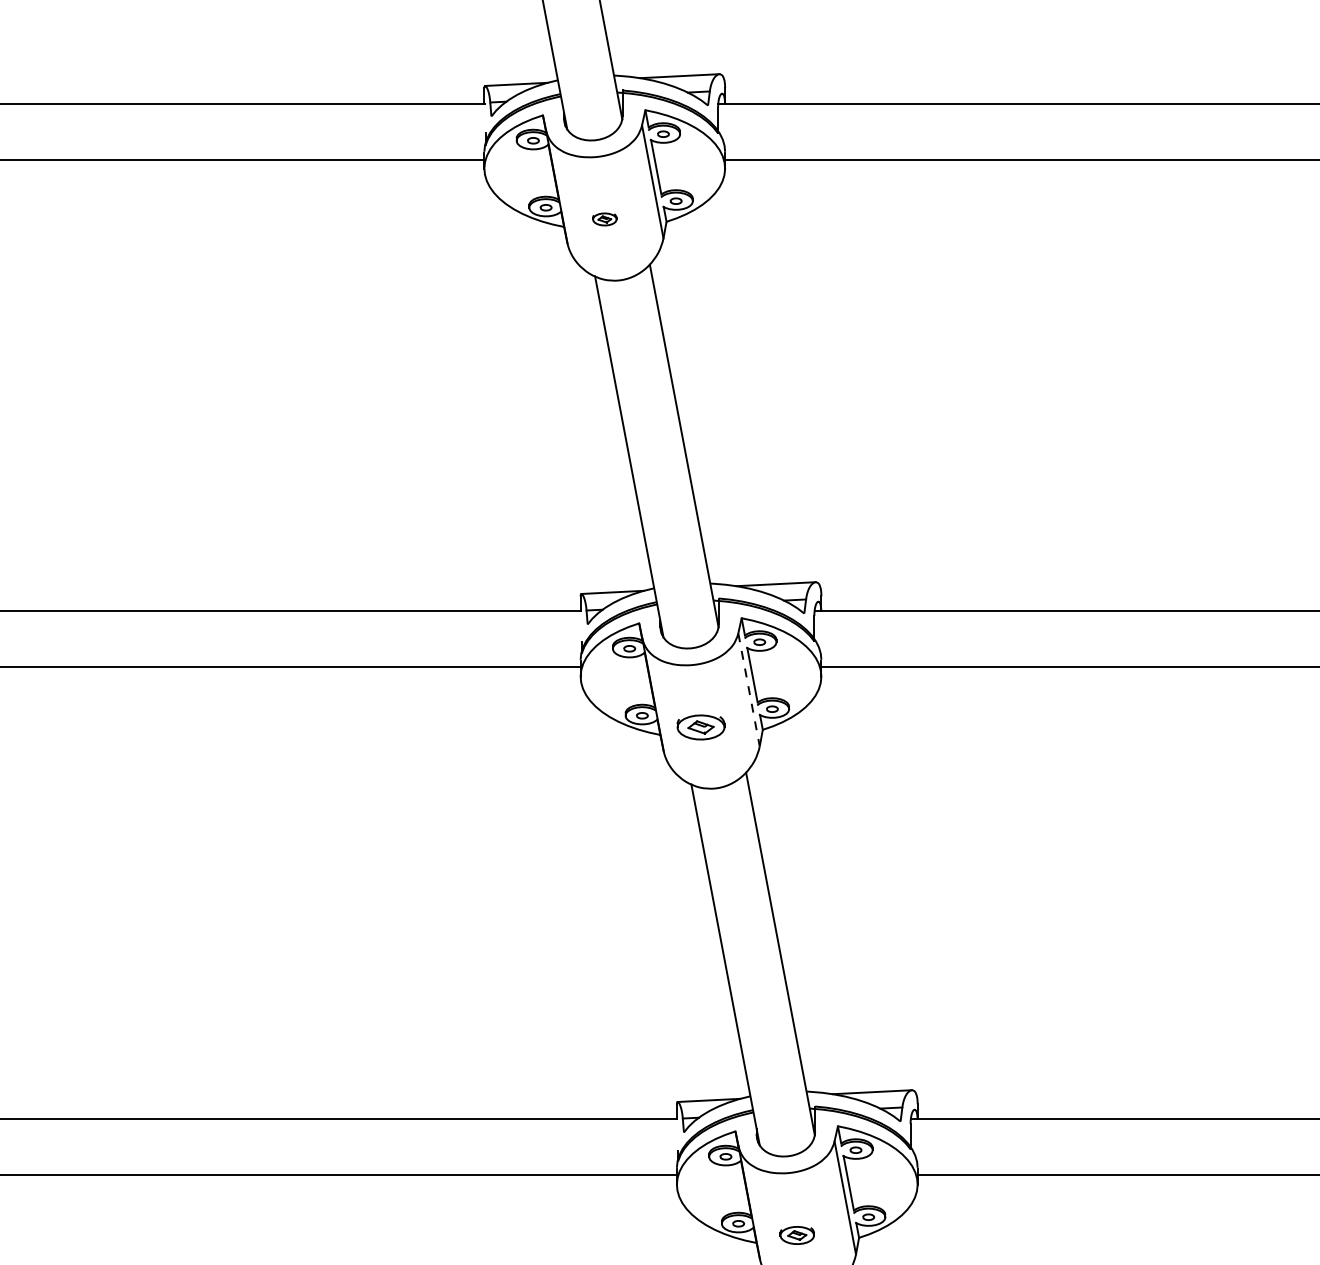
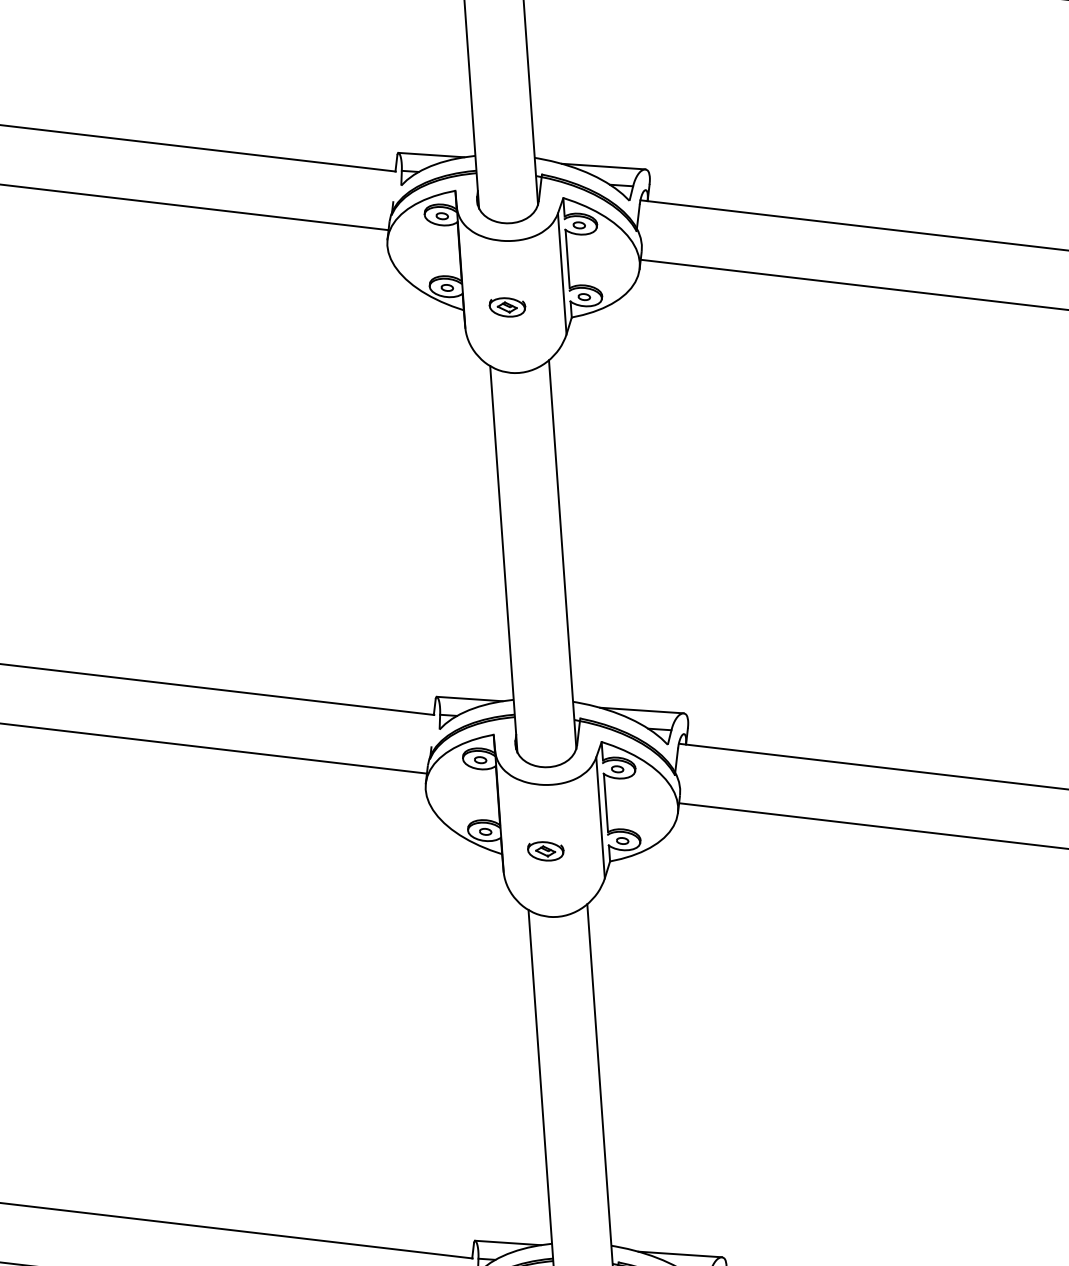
part: (604, 219) -> (507, 307), size x1.43
line: (749, 689) -> (601, 817), dashed -> solid
part: (700, 727) -> (545, 851), size x0.71

